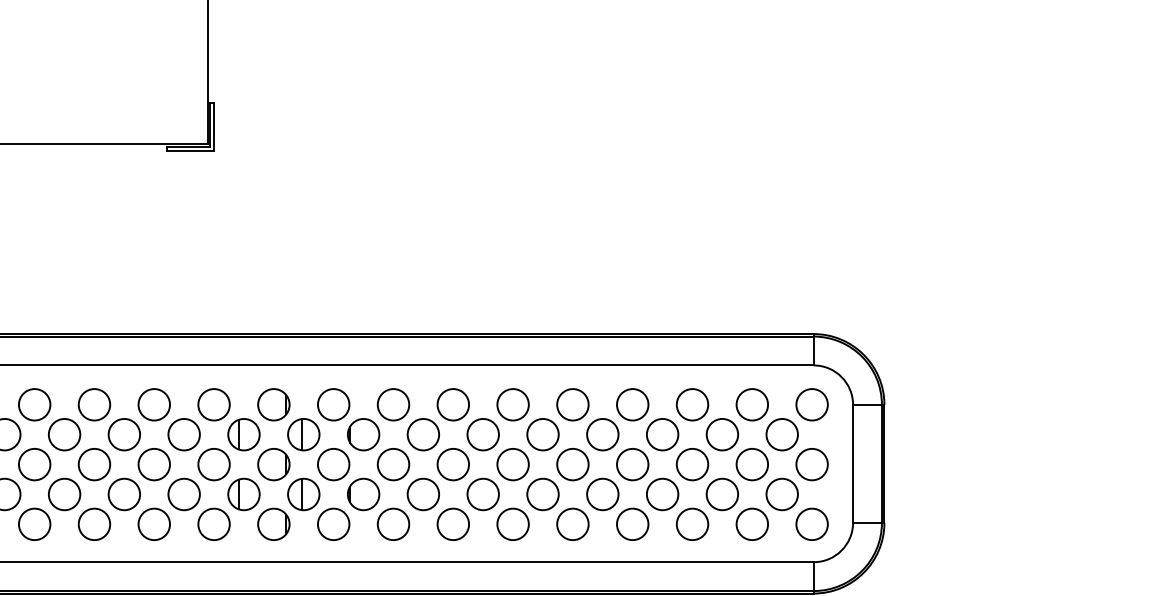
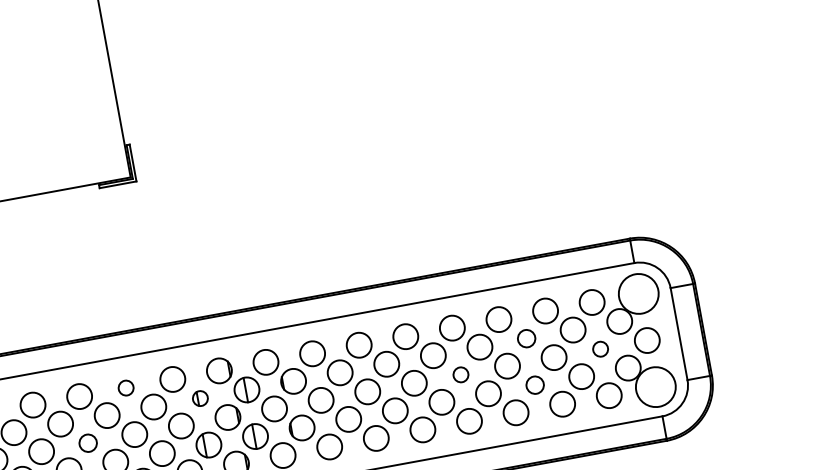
circle: (153, 404) -> (125, 387), size x0.6
circle: (811, 404) -> (638, 293), size x1.6
part: (243, 434) -> (199, 398), size x0.6
circle: (662, 434) -> (526, 338), size x0.7
circle: (94, 464) -> (88, 443), size x0.7
circle: (572, 464) -> (460, 374), size x0.6
circle: (751, 464) -> (600, 349), size x0.6
circle: (662, 494) -> (534, 385), size x0.7
circle: (811, 524) -> (655, 387), size x1.6

